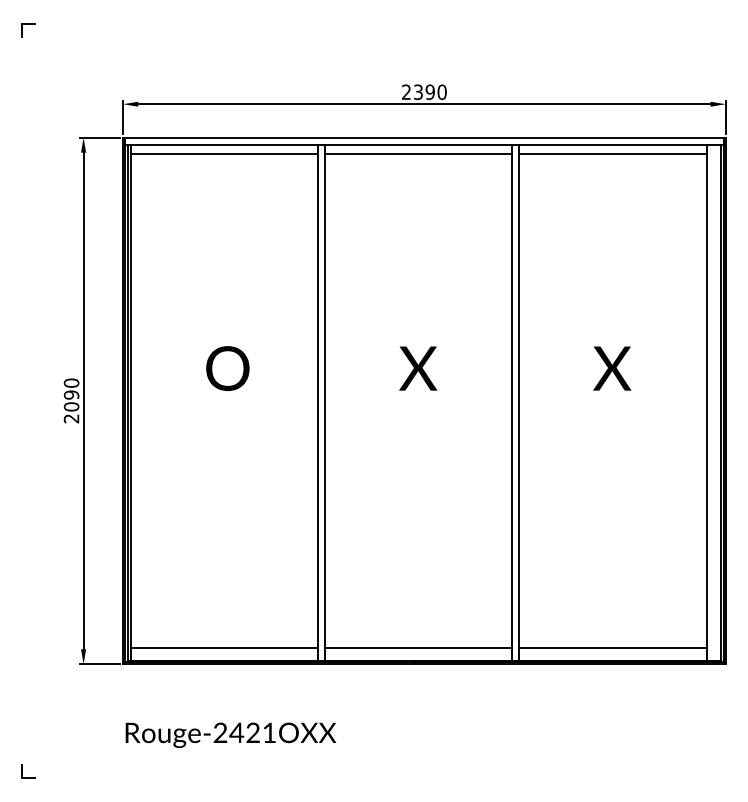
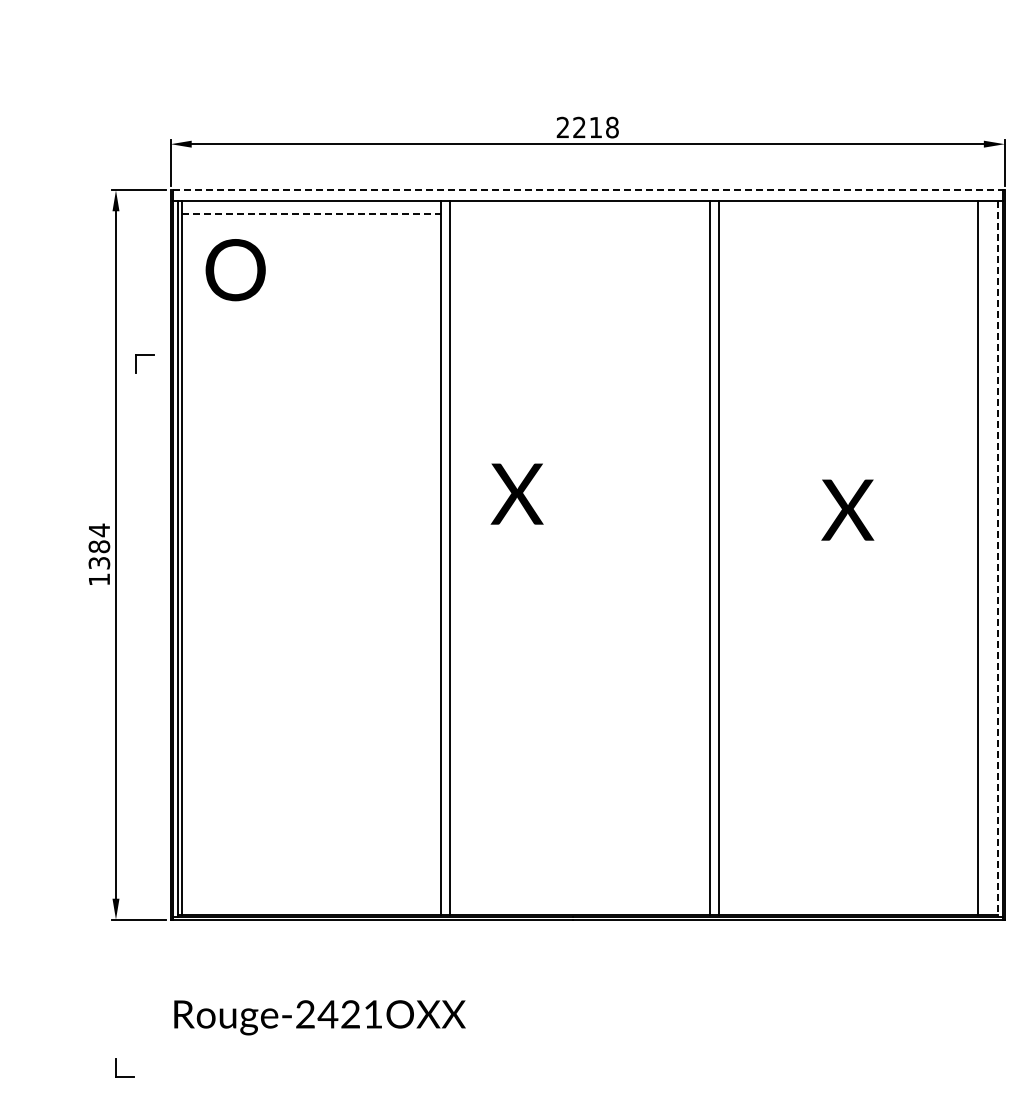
part: (28, 24) -> (144, 355), moved
text: (429, 92) -> (595, 127), 2390 -> 2218
line: (424, 137) -> (587, 190), solid -> dashed
line: (224, 154) -> (311, 213), solid -> dashed
line: (418, 154) -> (579, 213), removed
line: (612, 154) -> (848, 213), removed
text: (227, 368) -> (235, 270), moved
text: (417, 368) -> (516, 493), moved
text: (71, 400) -> (99, 554), 2090 -> 1384
line: (720, 403) -> (997, 558), solid -> dashed
line: (224, 648) -> (311, 897), removed
line: (418, 648) -> (579, 897), removed
line: (612, 648) -> (848, 897), removed
part: (22, 771) -> (116, 1067), moved

